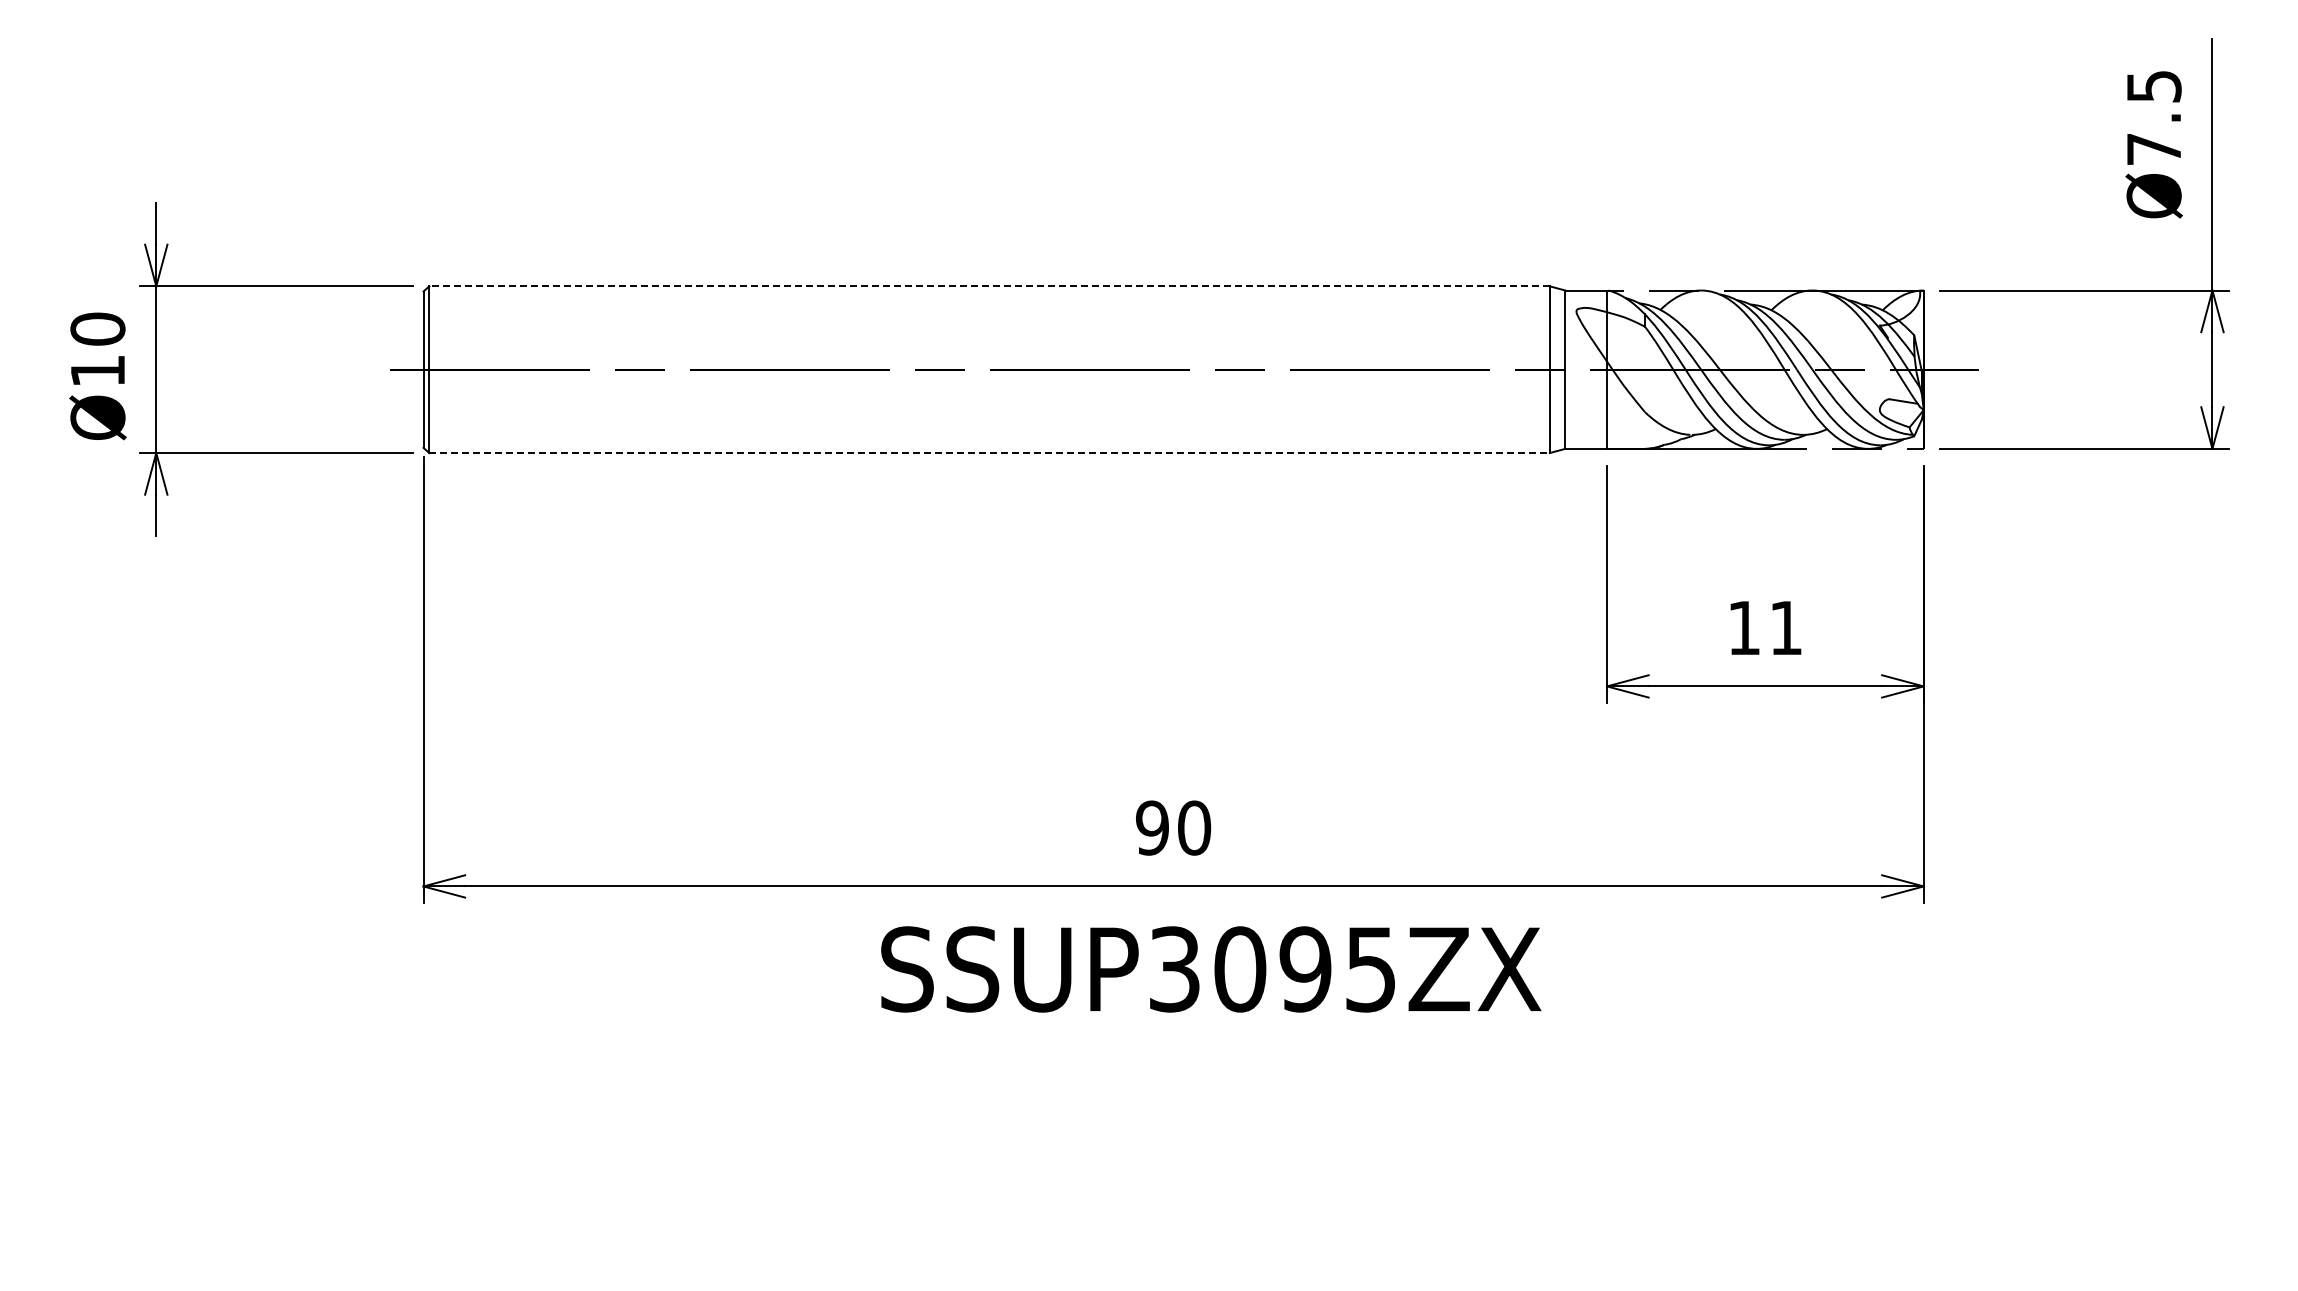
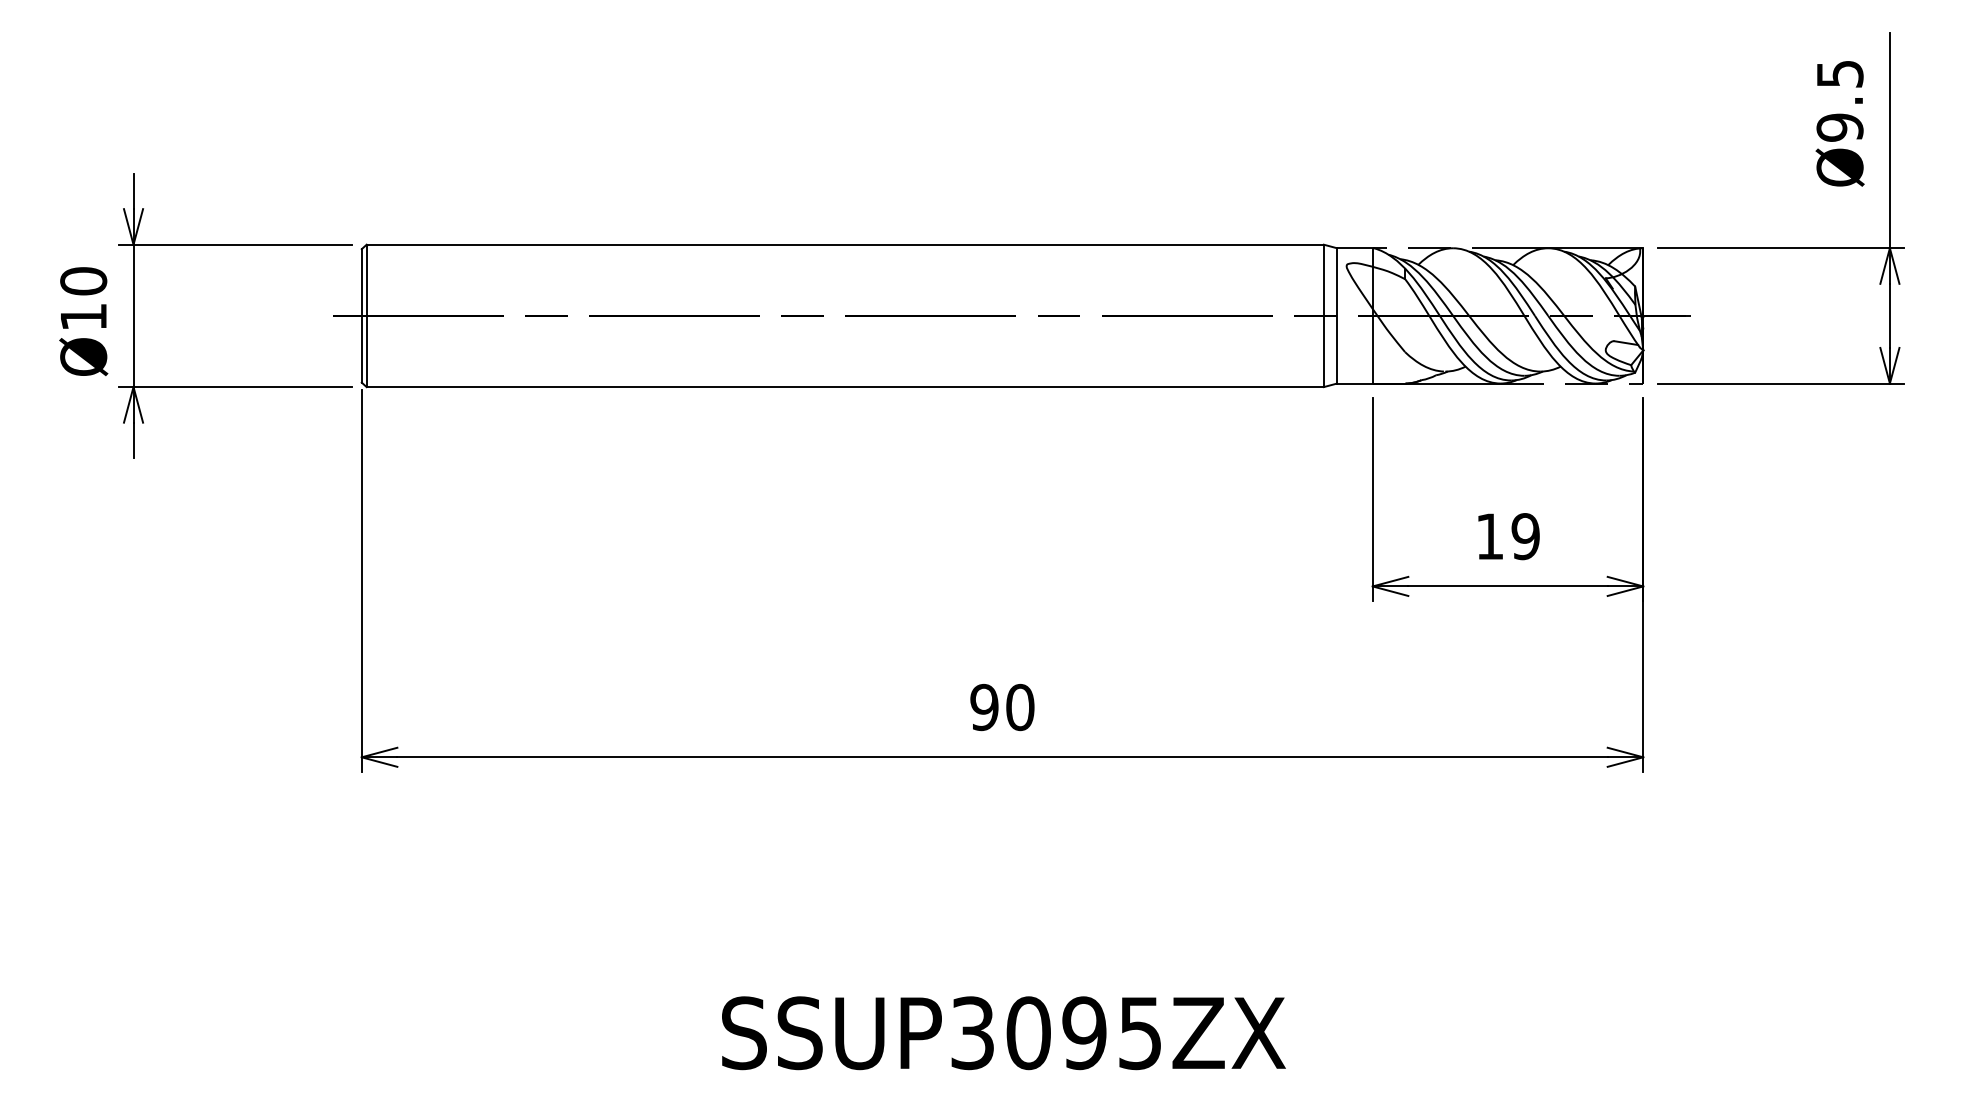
text: (2153, 149) -> (1839, 127), Ø7.5 -> Ø9.5
line: (989, 286) -> (845, 244), dashed -> solid
line: (990, 453) -> (846, 387), dashed -> solid
text: (1785, 627) -> (1525, 536), 11 -> 19
text: (1211, 969) -> (1004, 1033), moved

